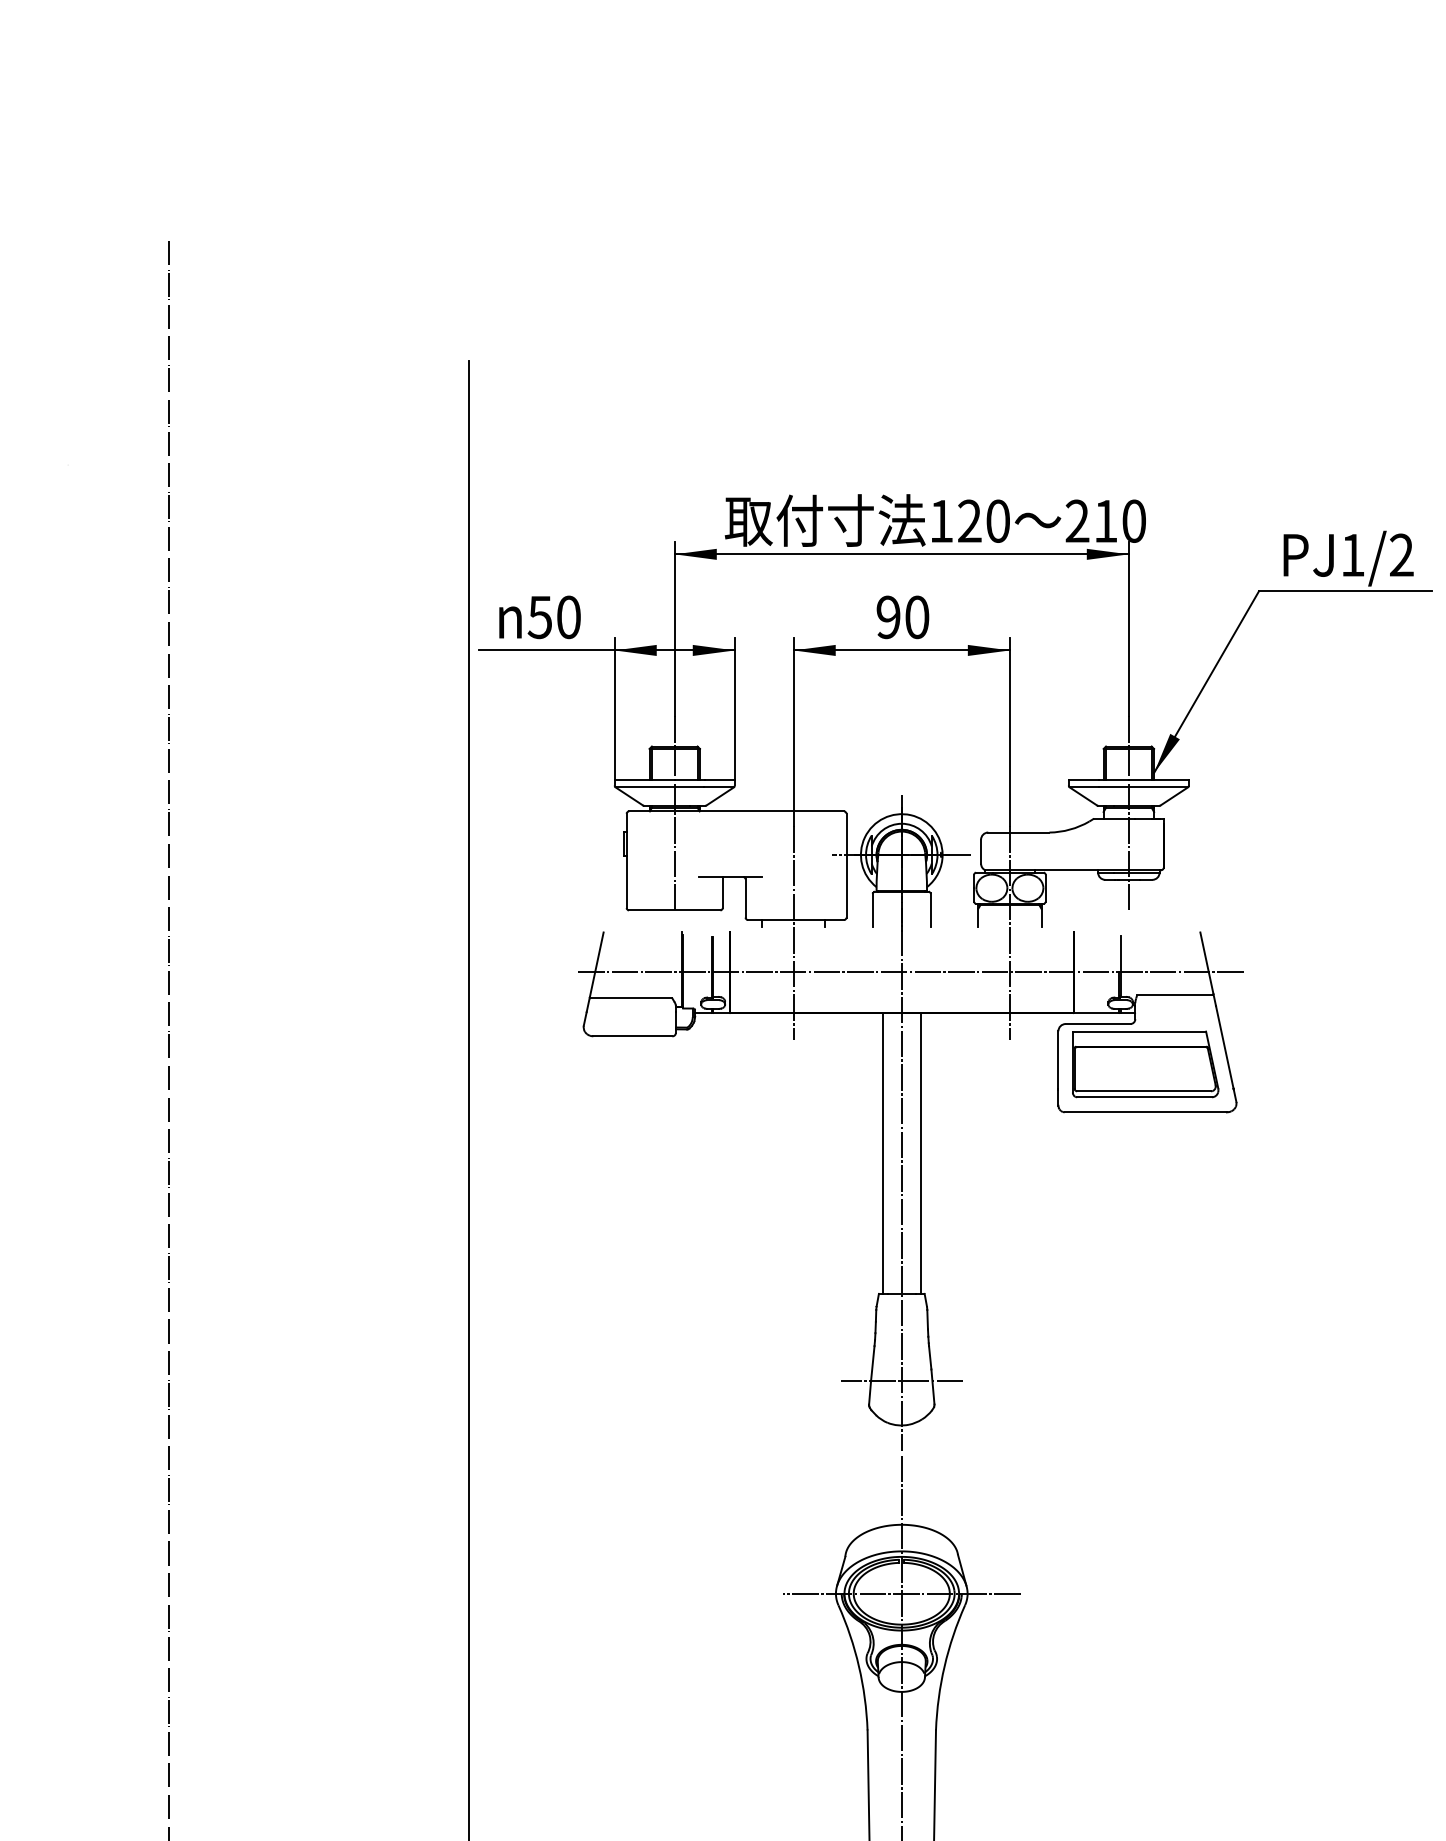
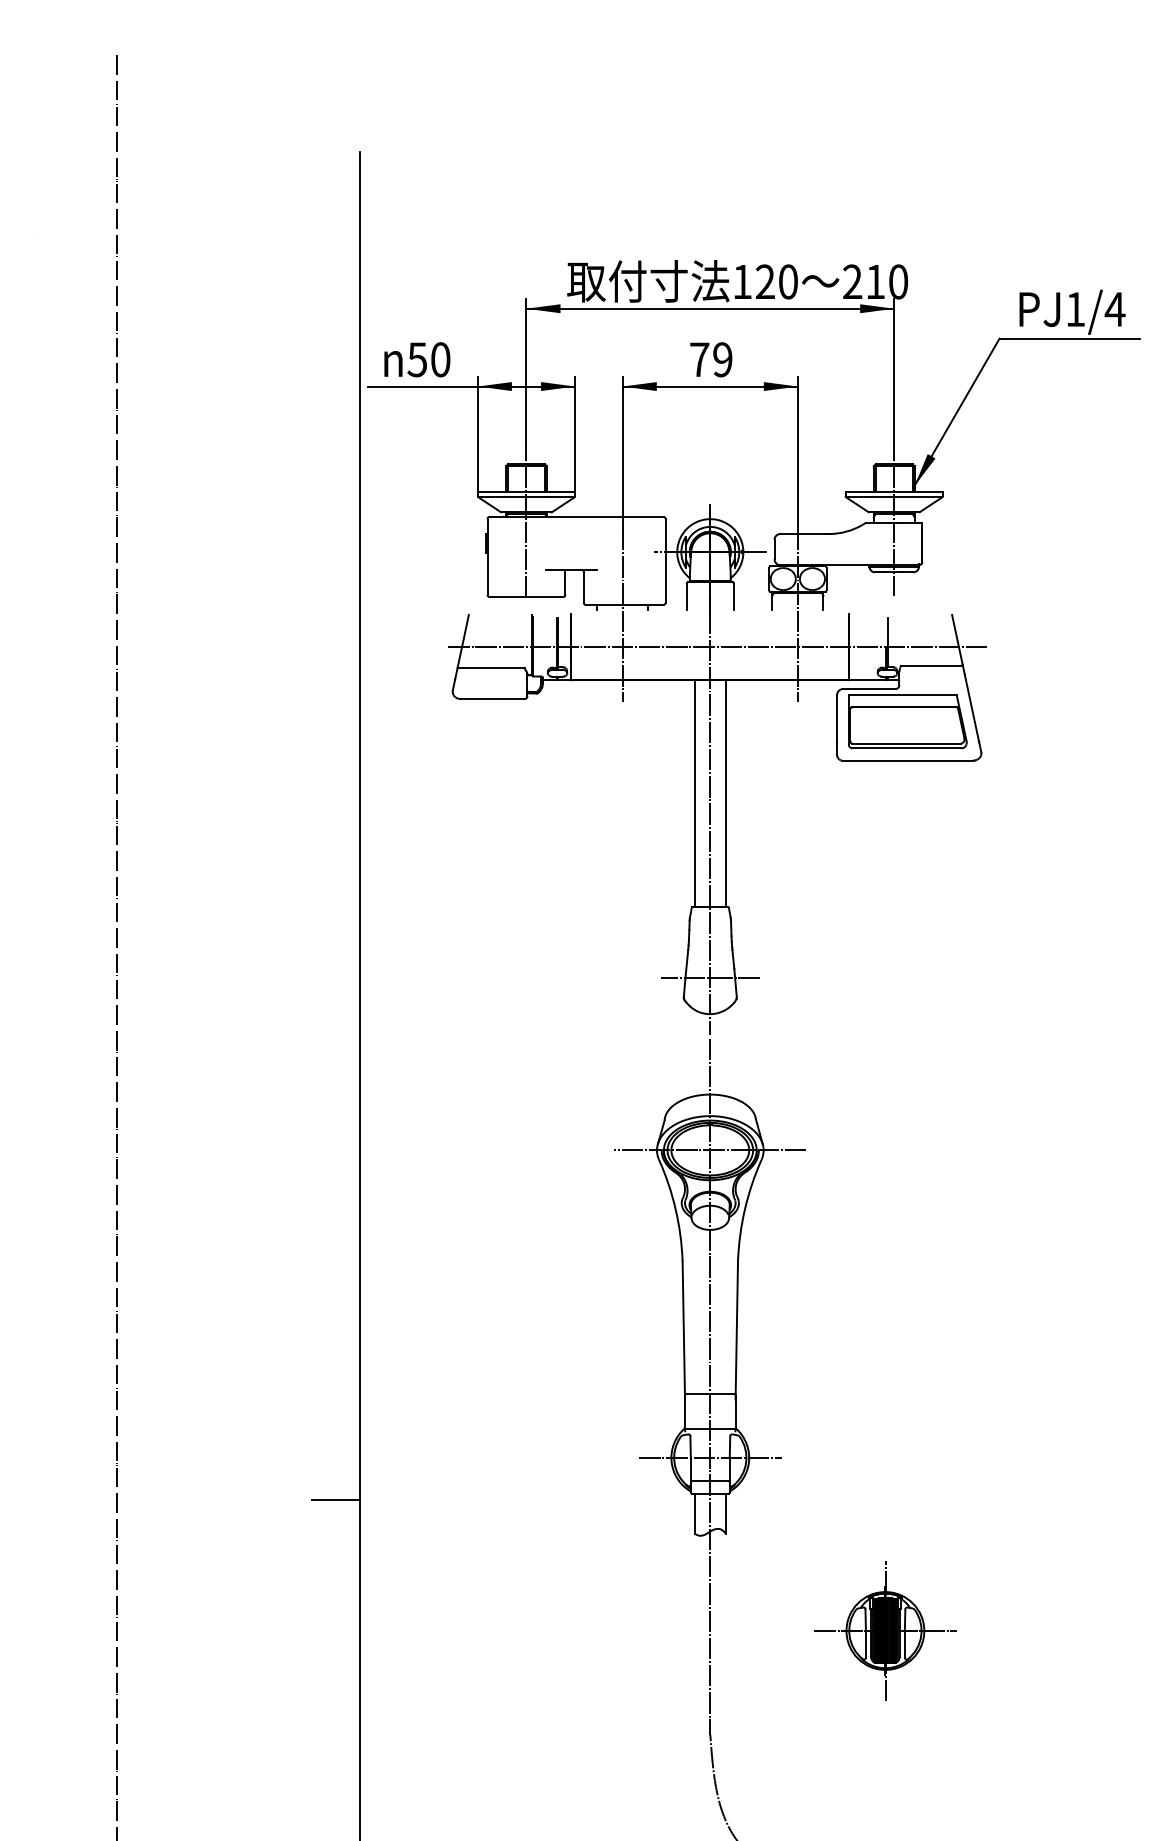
text: (1400, 554) -> (1114, 308), PJ1/2 -> PJ1/4
text: (903, 617) -> (711, 359), 90 -> 79

